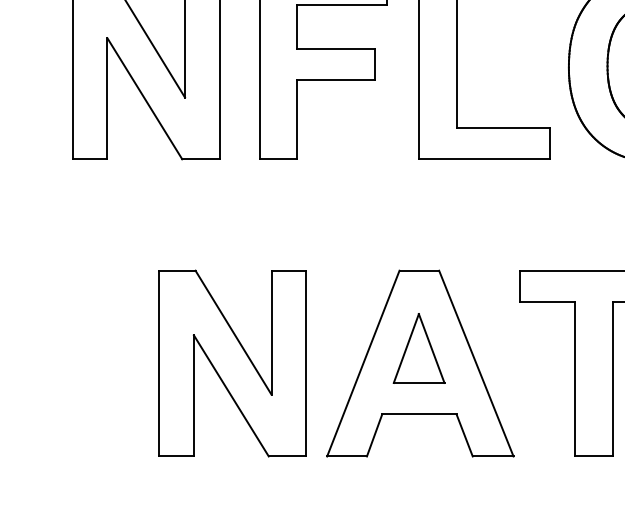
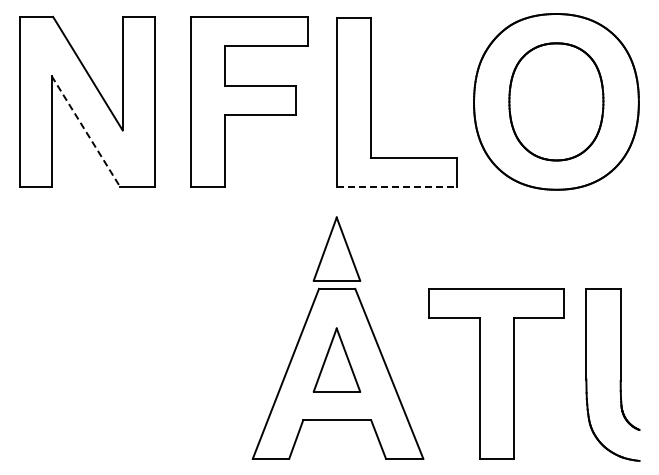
line: (145, 98) -> (86, 131), solid -> dashed
line: (484, 158) -> (396, 186), solid -> dashed
part: (418, 226) -> (336, 248), added
part: (232, 363) -> (166, 373), removed

